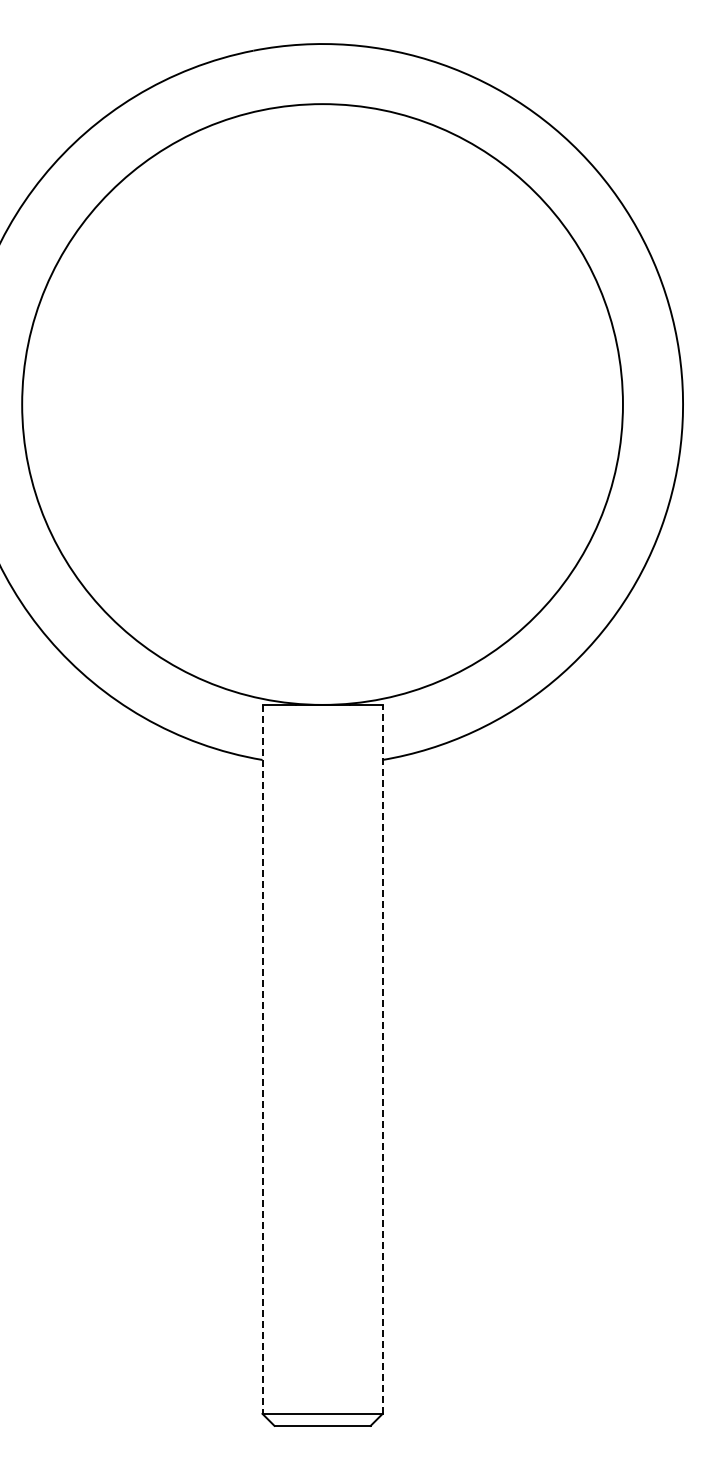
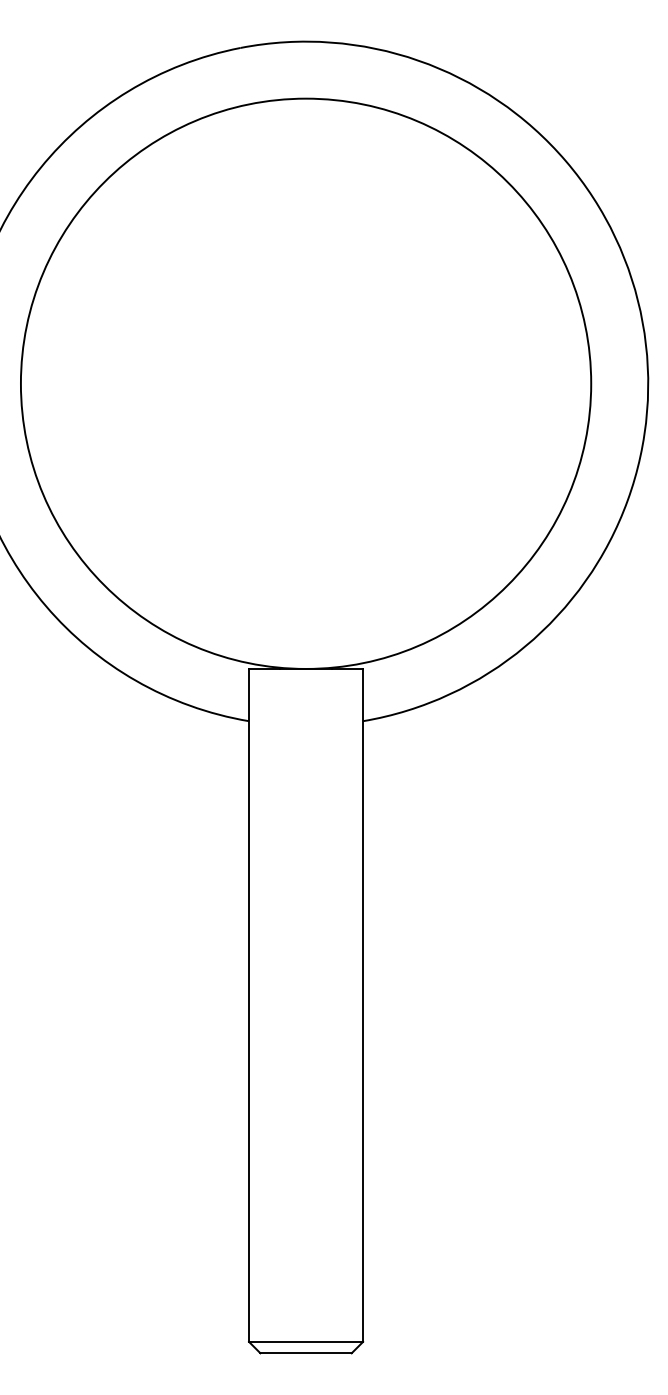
line: (382, 1058) -> (362, 1004), dashed -> solid
line: (262, 1059) -> (249, 1005), dashed -> solid

